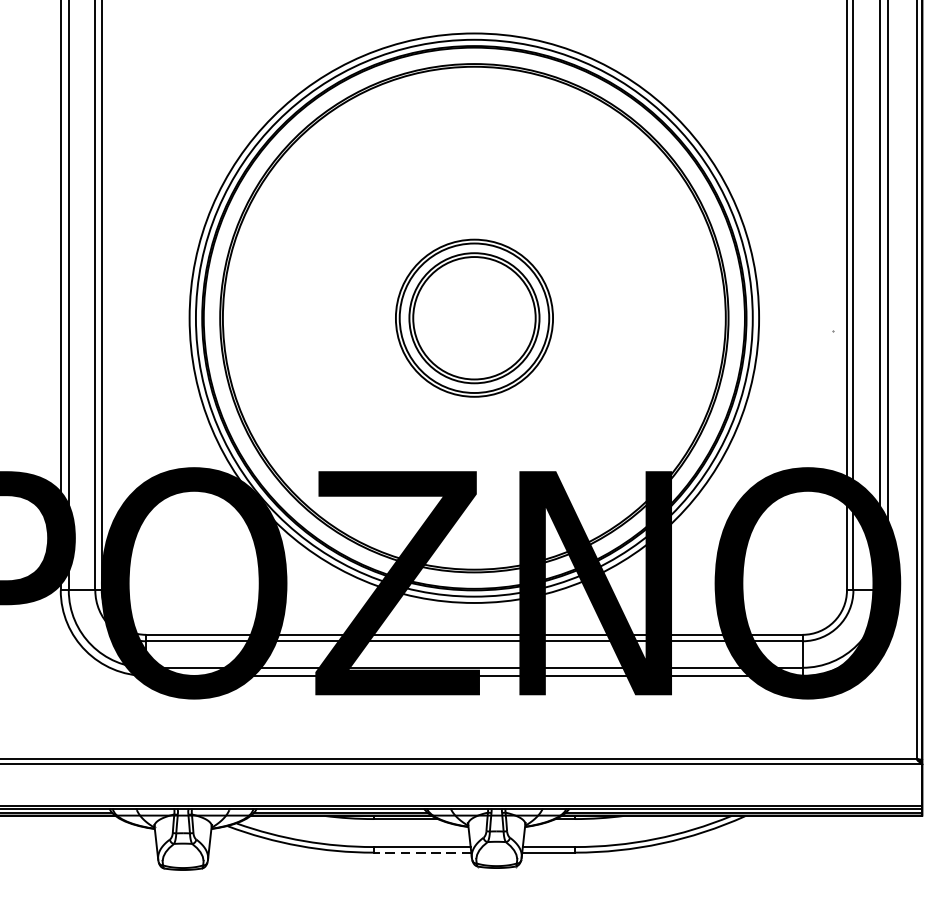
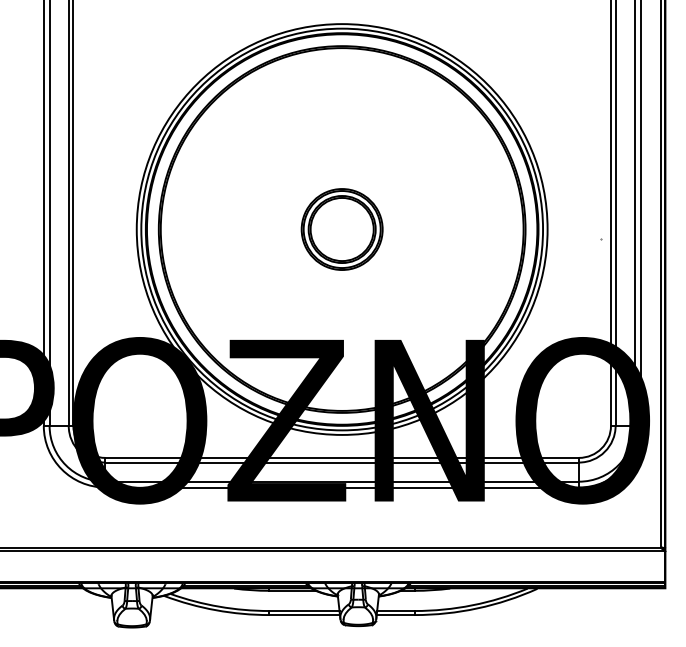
part: (473, 318) -> (341, 229), size x0.71
line: (422, 853) -> (304, 615), dashed -> solid

